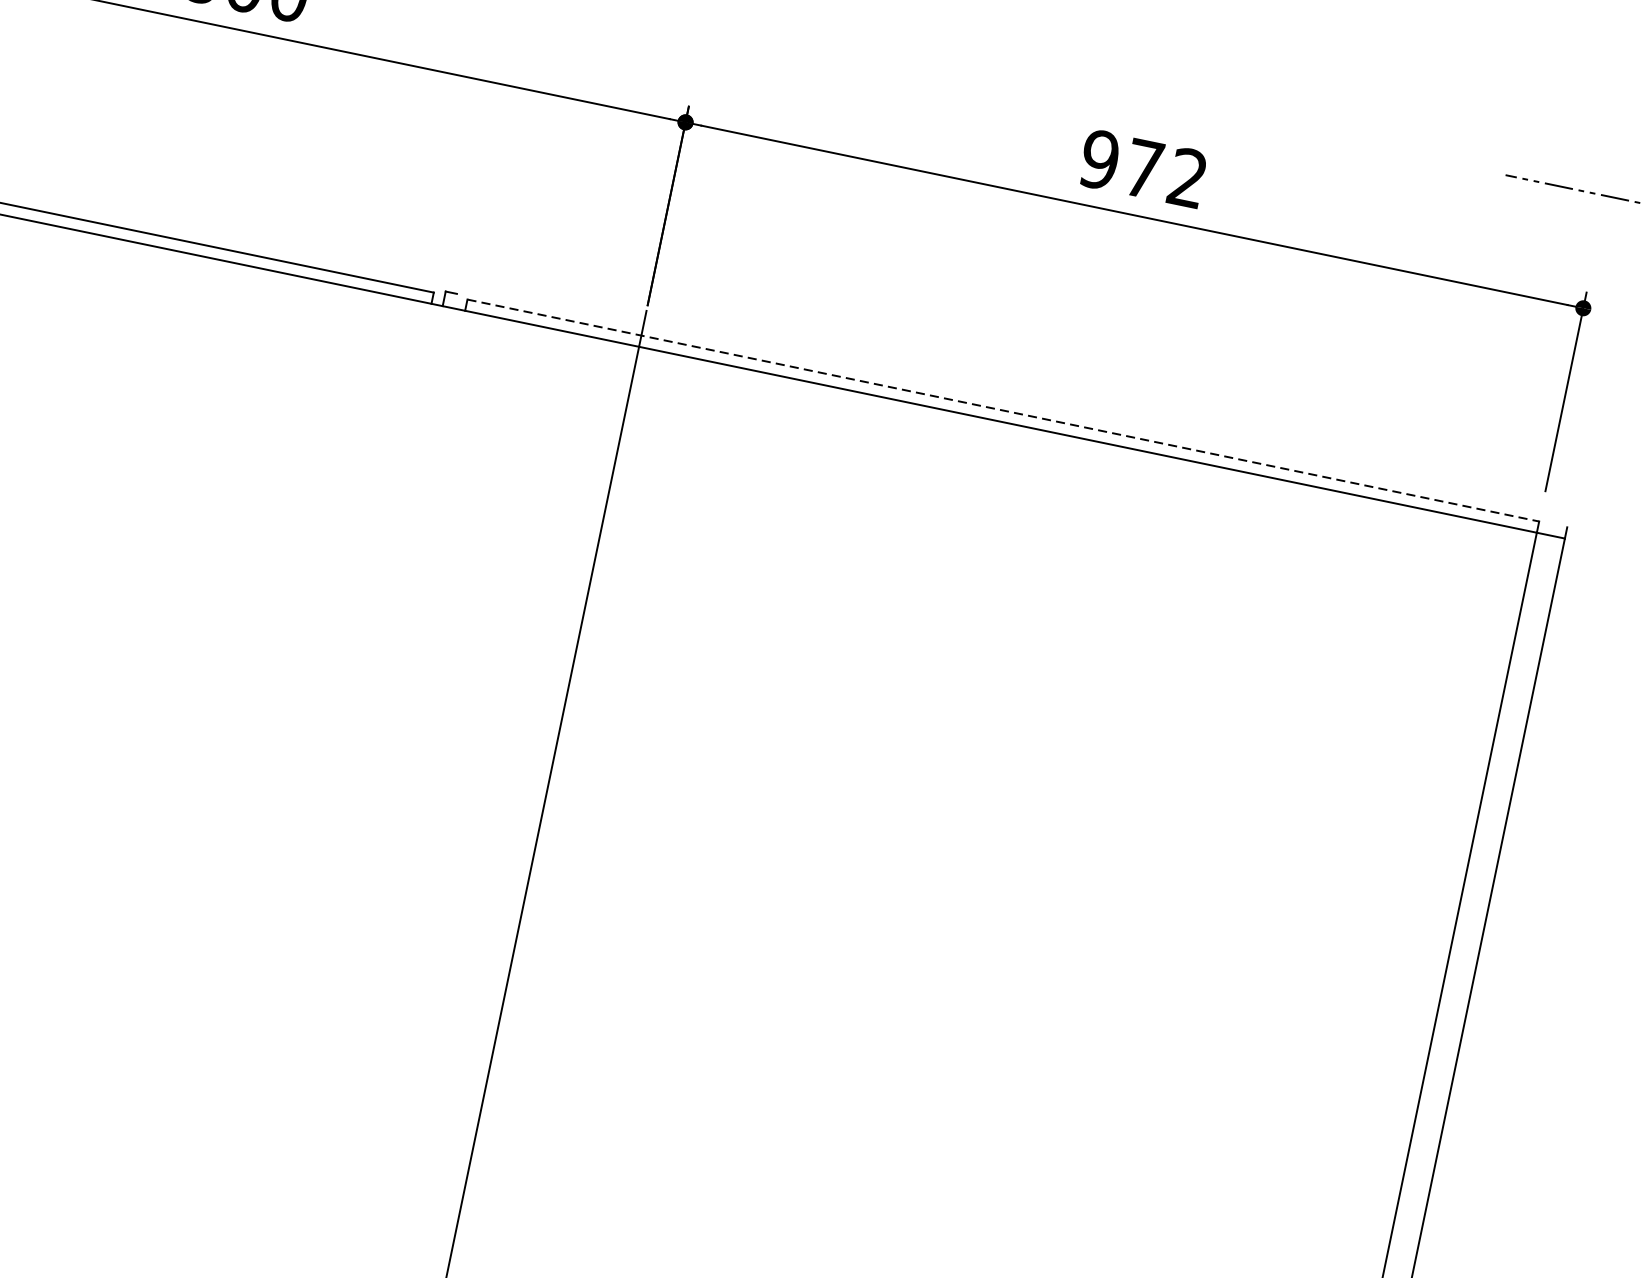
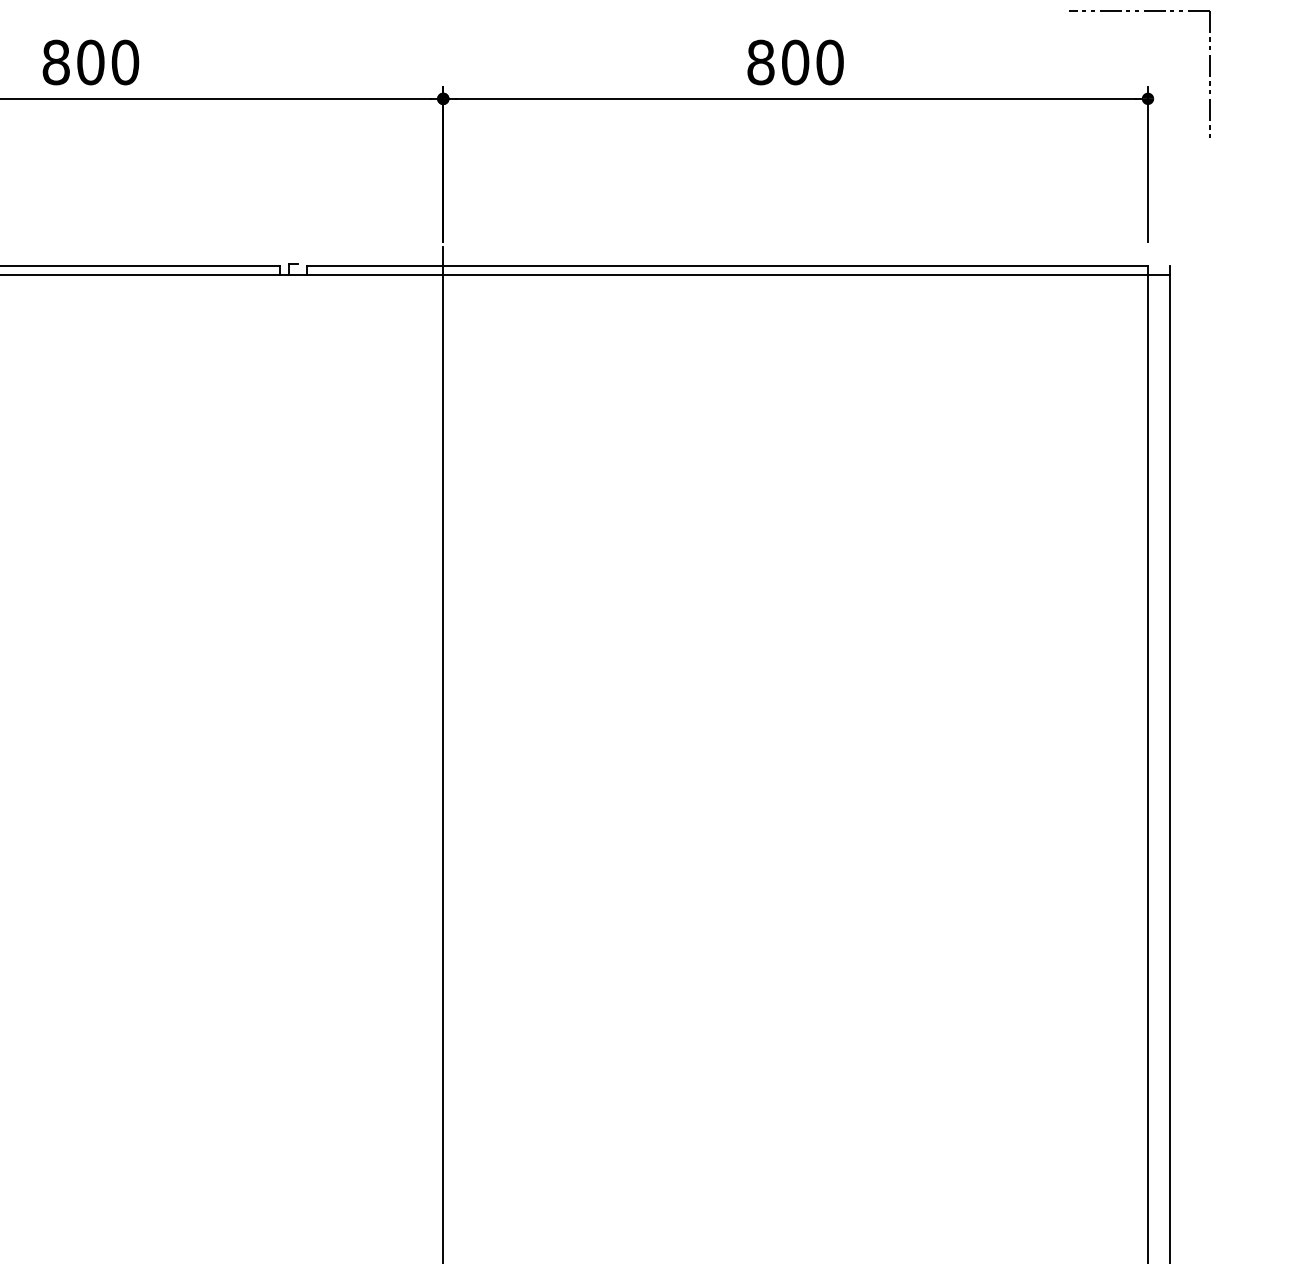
text: (1143, 168) -> (795, 62), 972 -> 800
line: (1003, 410) -> (727, 266), dashed -> solid

